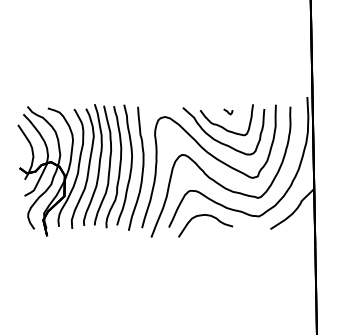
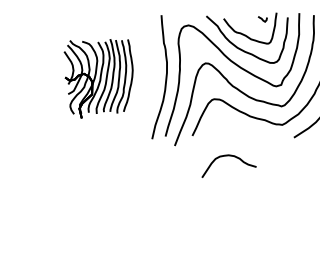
curve: (228, 111) -> (262, 18), moved
part: (74, 170) -> (97, 78), size x0.6
curve: (207, 216) -> (230, 156), moved

